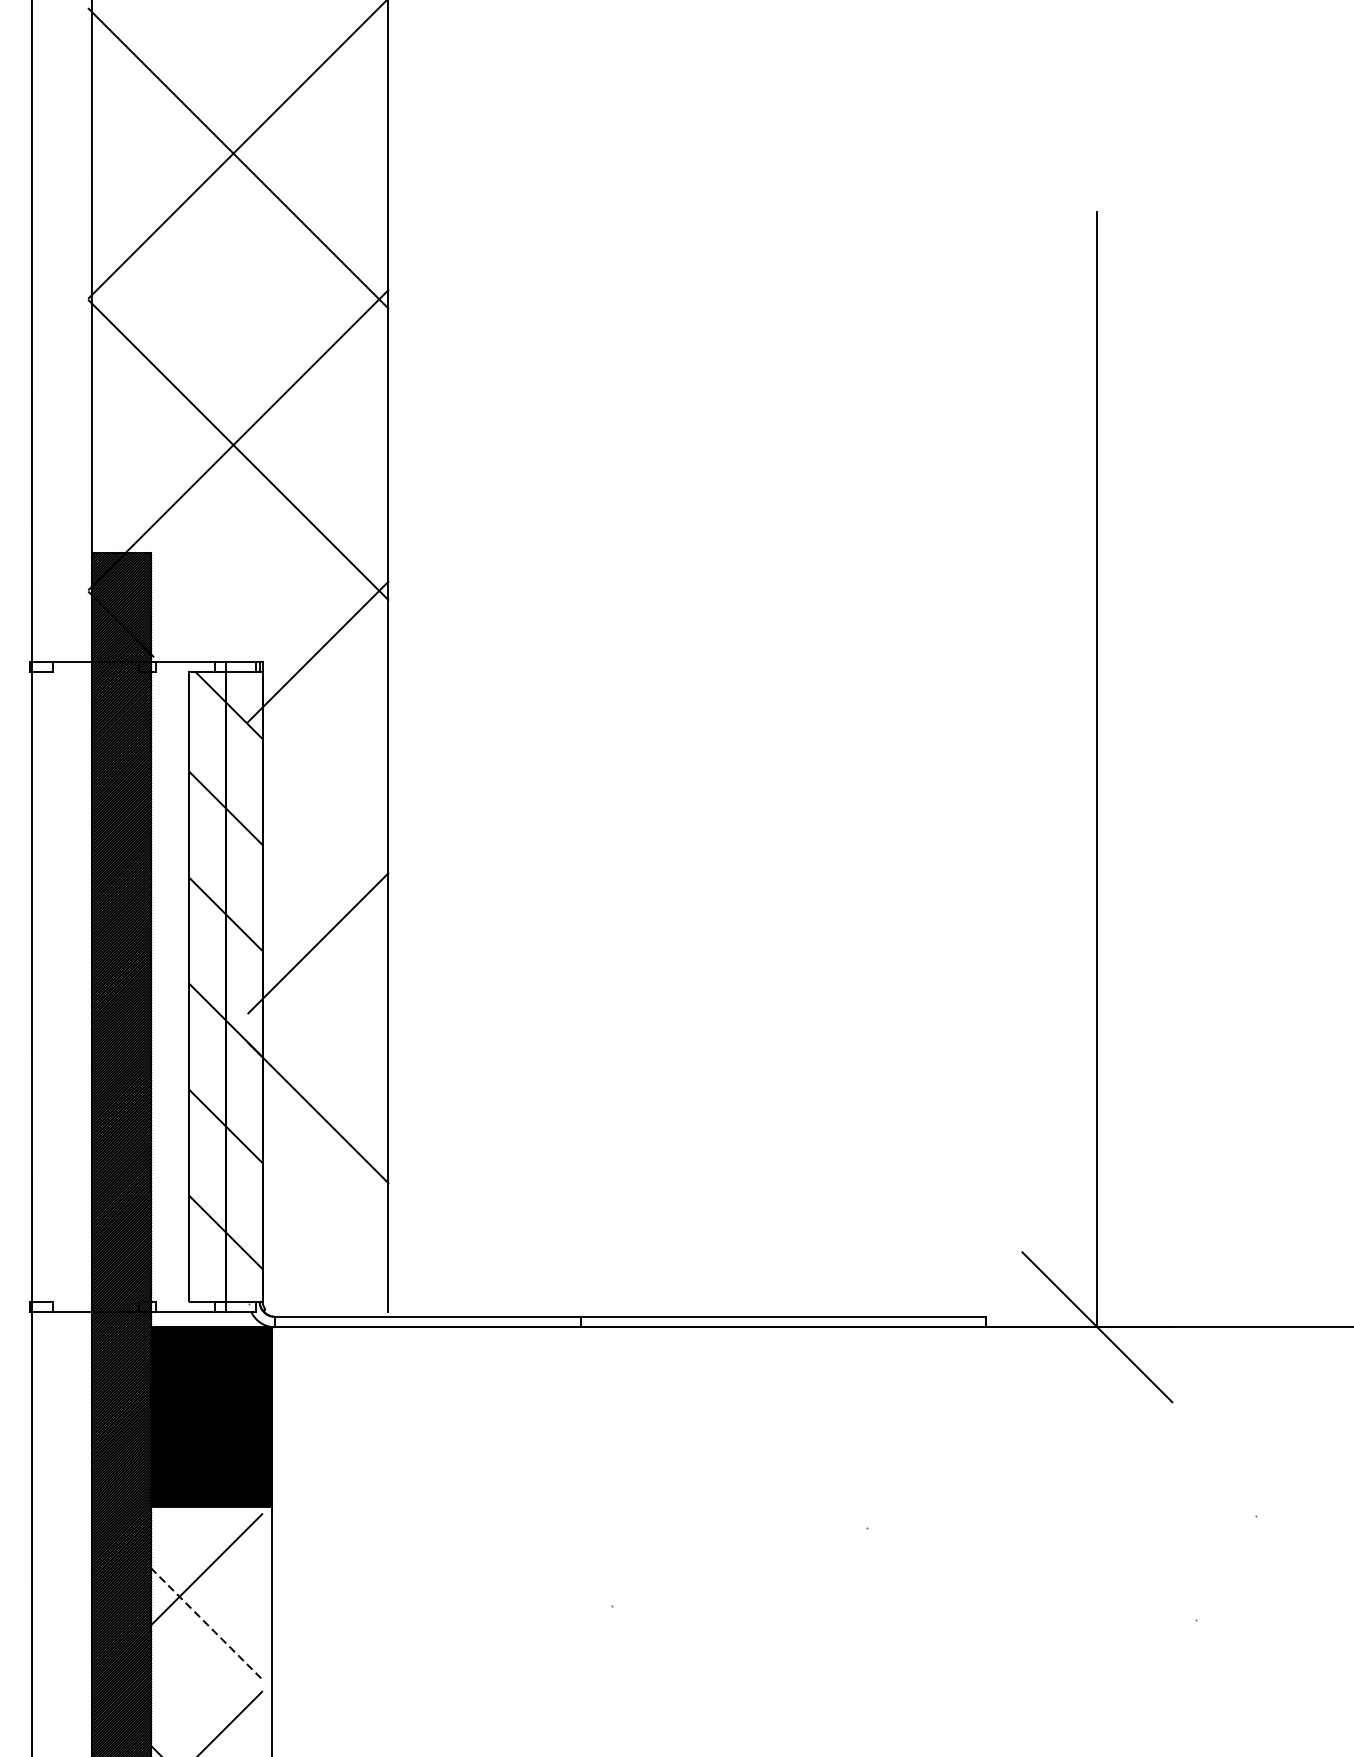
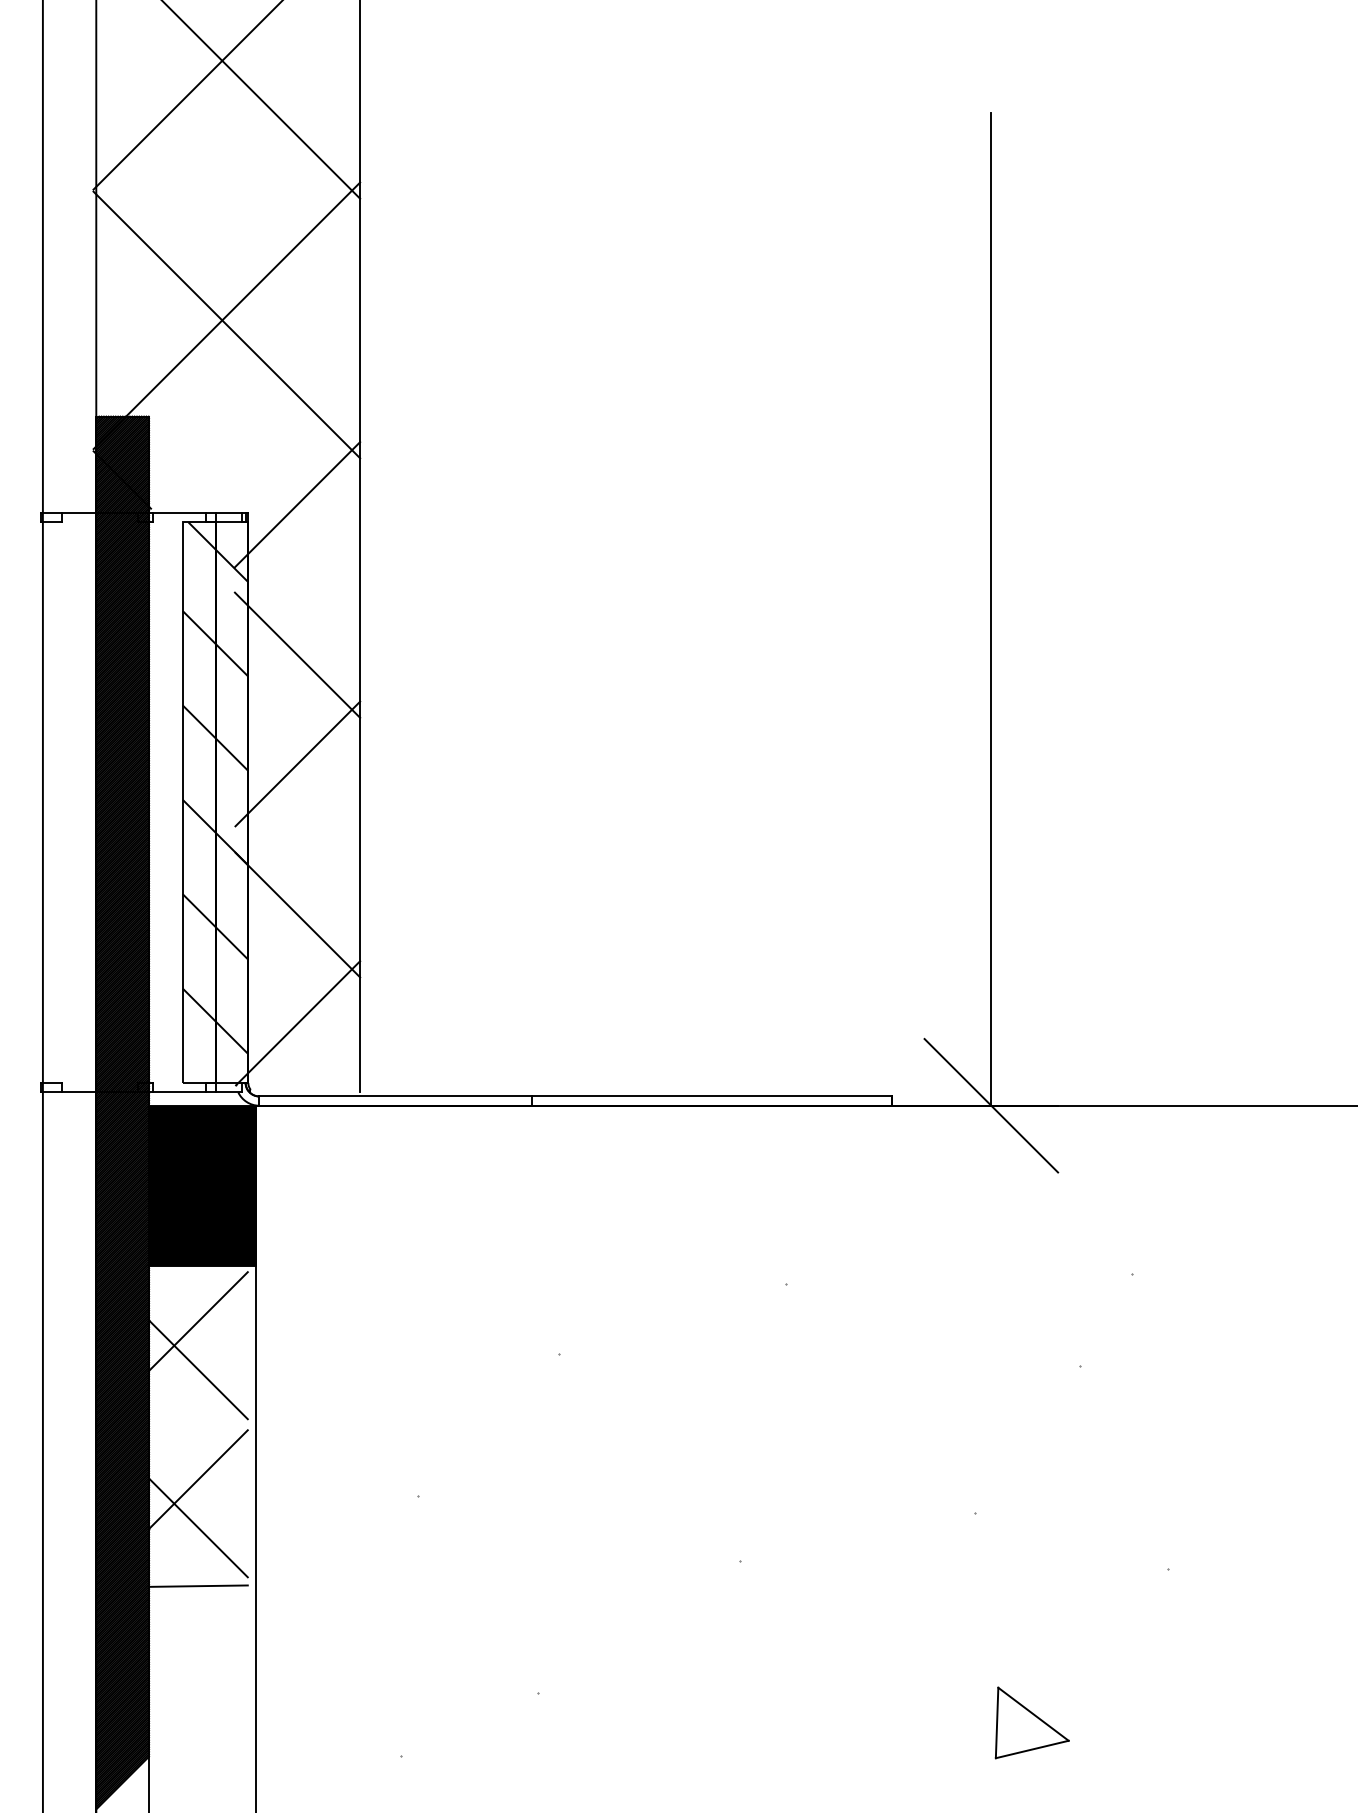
line: (317, 820) -> (297, 654), added
line: (319, 1234) -> (298, 1023), added
line: (206, 1623) -> (198, 1369), dashed -> solid

